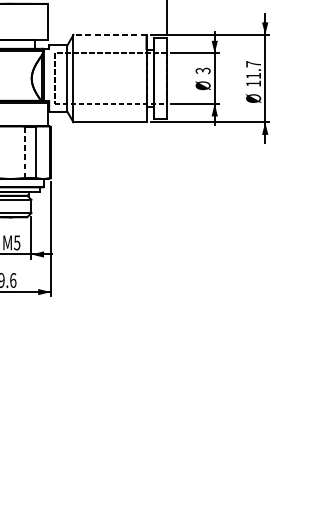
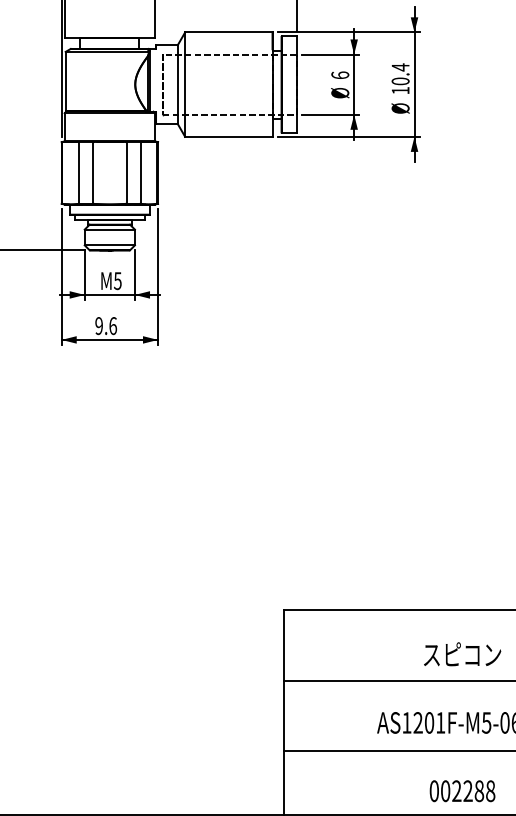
line: (109, 35) -> (228, 32), dashed -> solid
text: (253, 70) -> (400, 74), 11.7 -> 10.4
text: (203, 71) -> (340, 75), 3 -> 6
line: (24, 152) -> (126, 172), dashed -> solid

